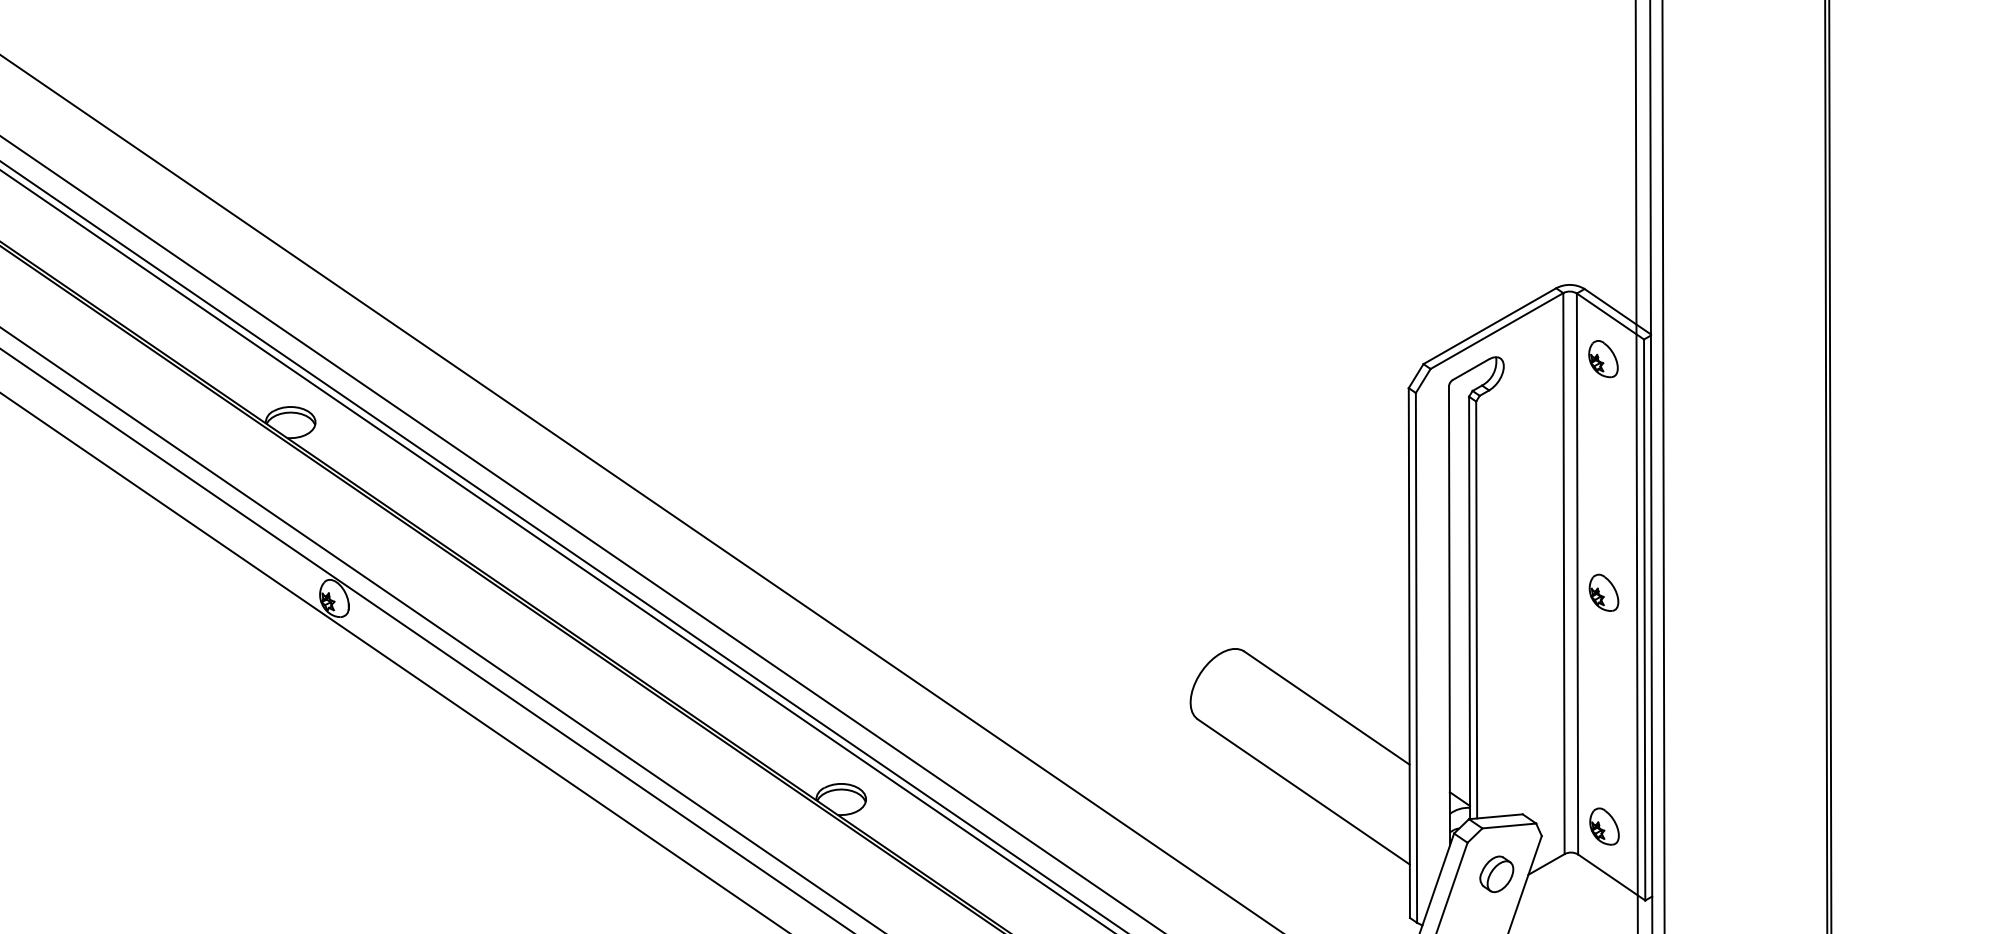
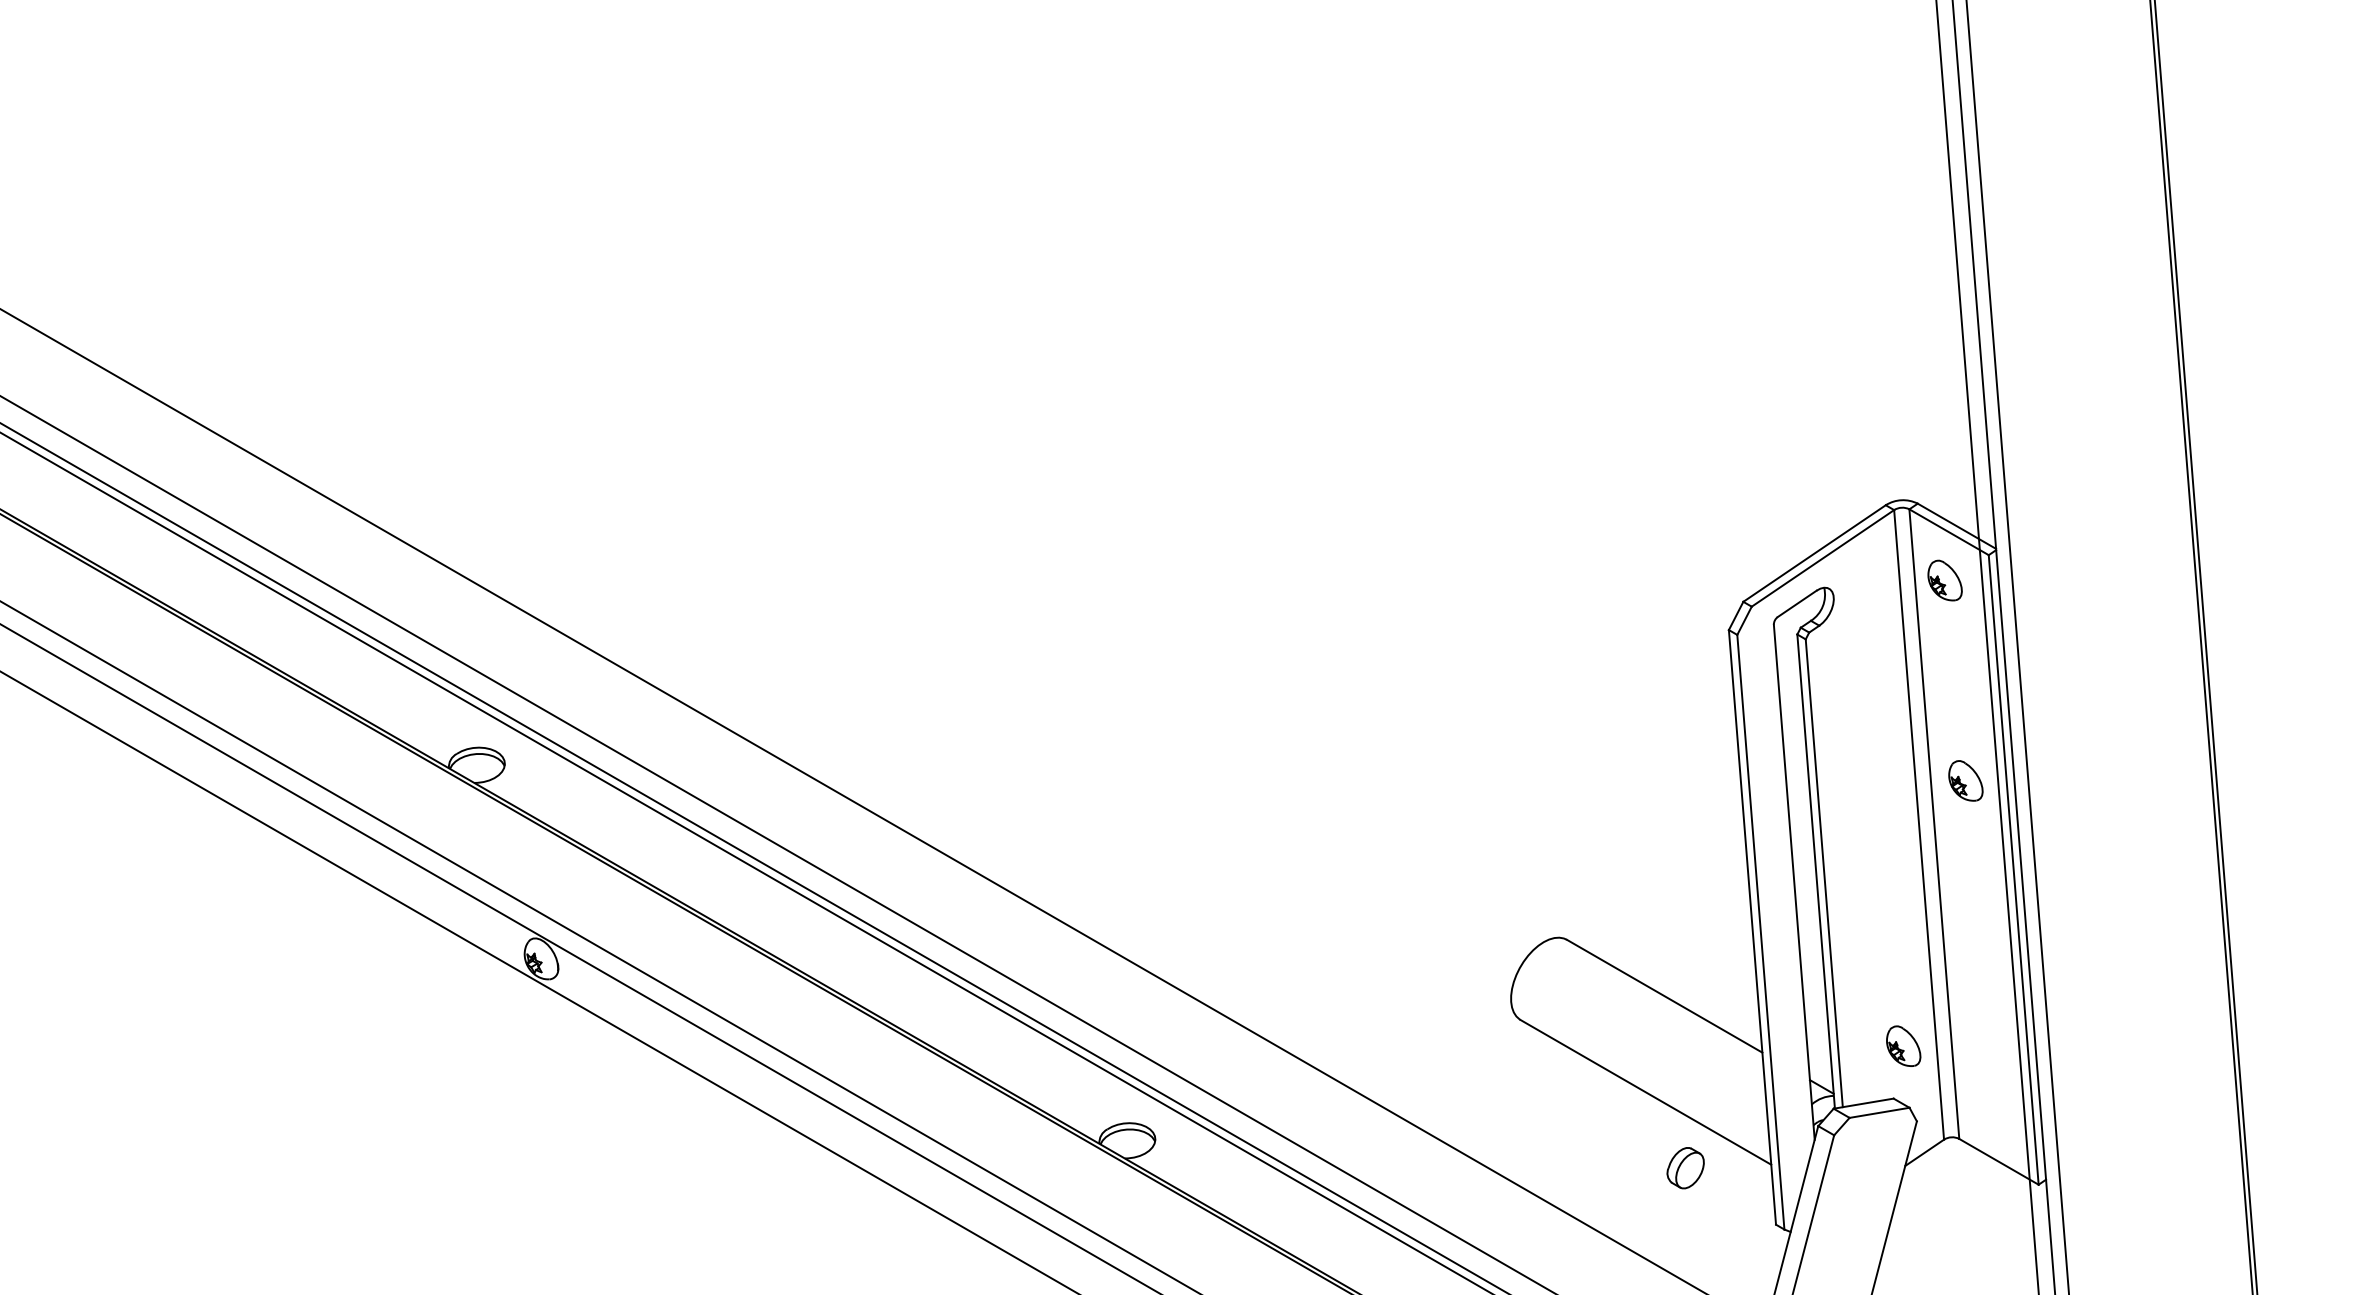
part: (1603, 592) -> (1965, 780), moved
part: (1604, 825) -> (1903, 1045), moved
part: (1496, 874) -> (1685, 1168), moved

